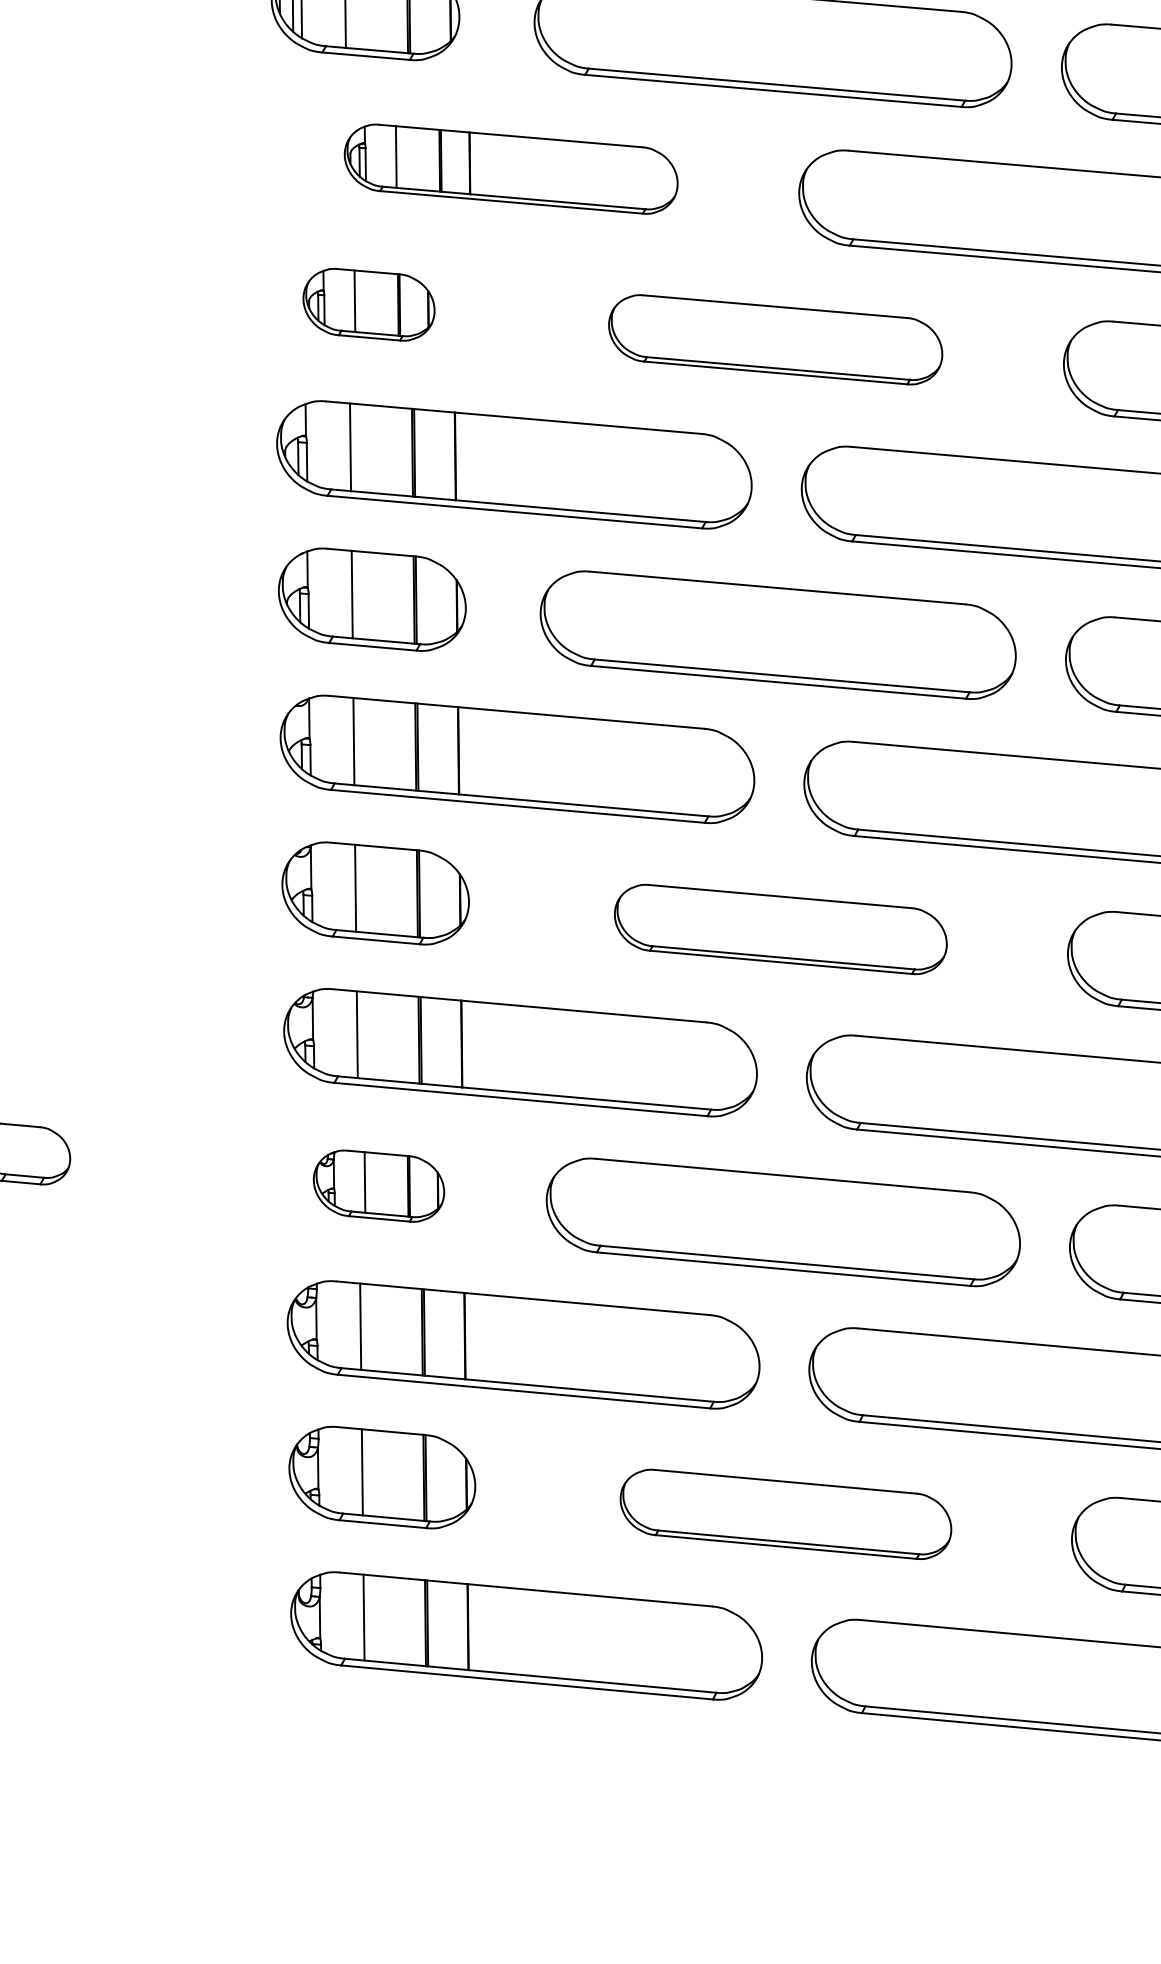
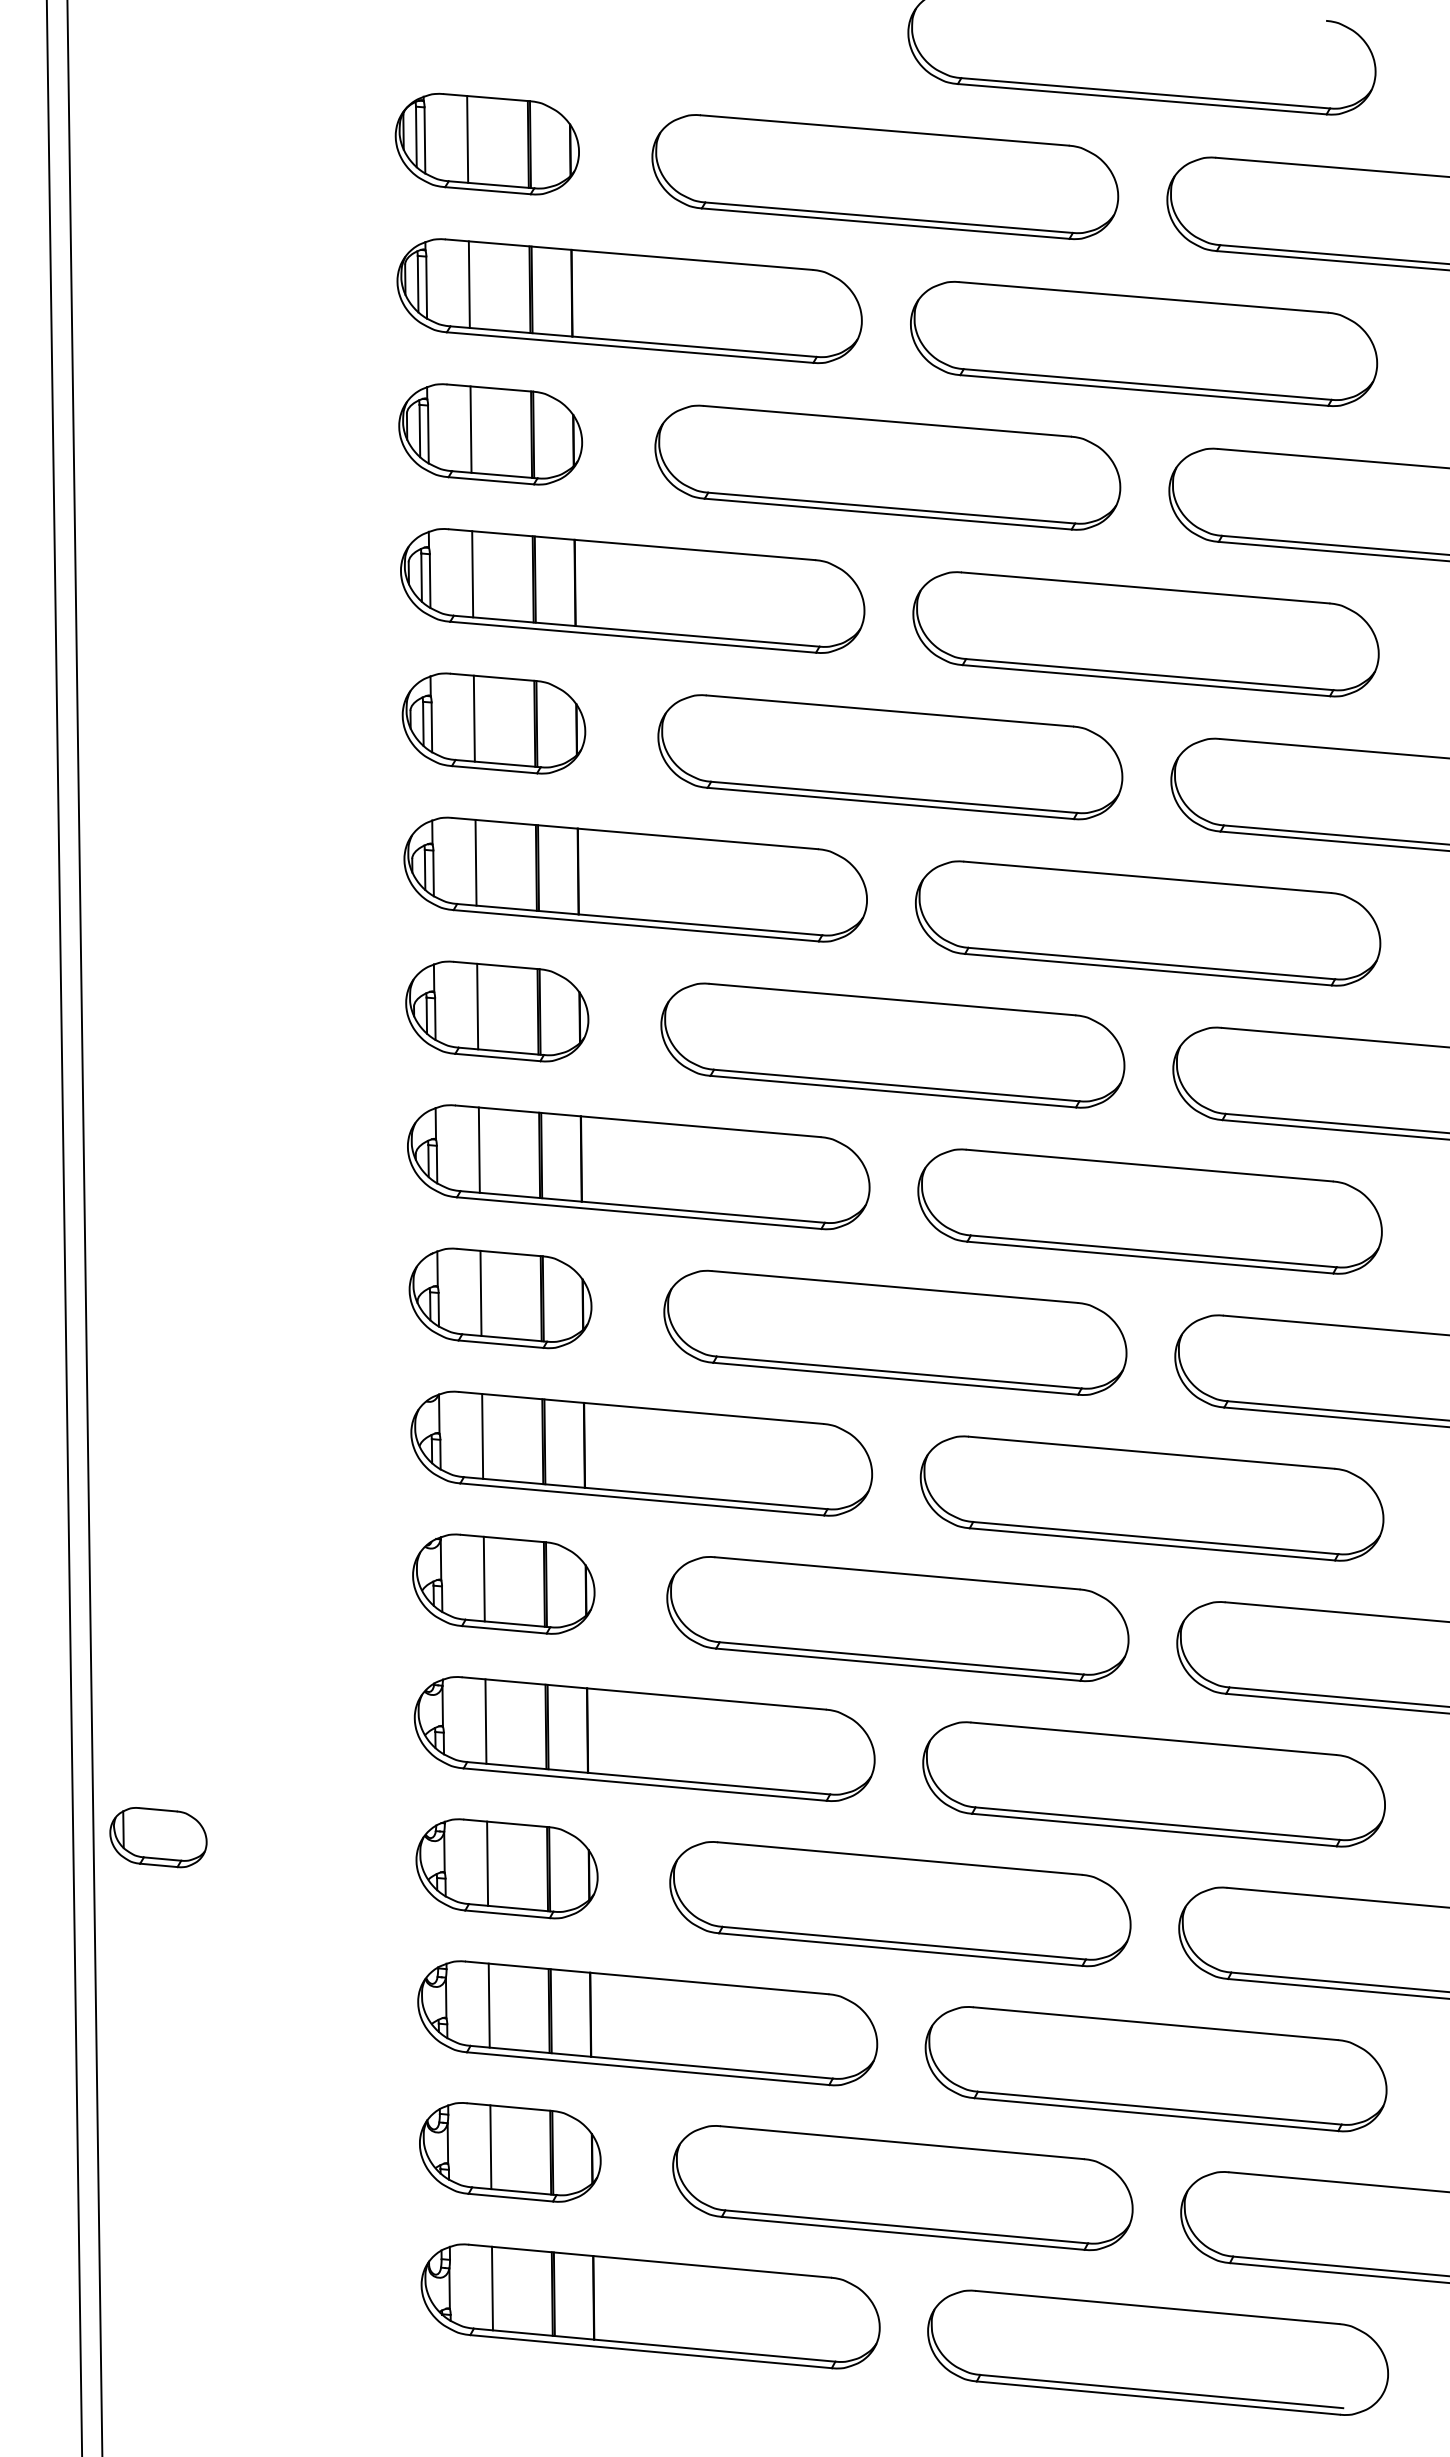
part: (511, 169) -> (635, 879), size x1.43
part: (369, 304) -> (497, 1011), size x1.43
part: (775, 339) -> (892, 1045), size x1.43
part: (780, 929) -> (897, 1619), size x1.43
part: (378, 1185) -> (506, 1868), size x1.43
part: (785, 1514) -> (902, 2188), size x1.43

